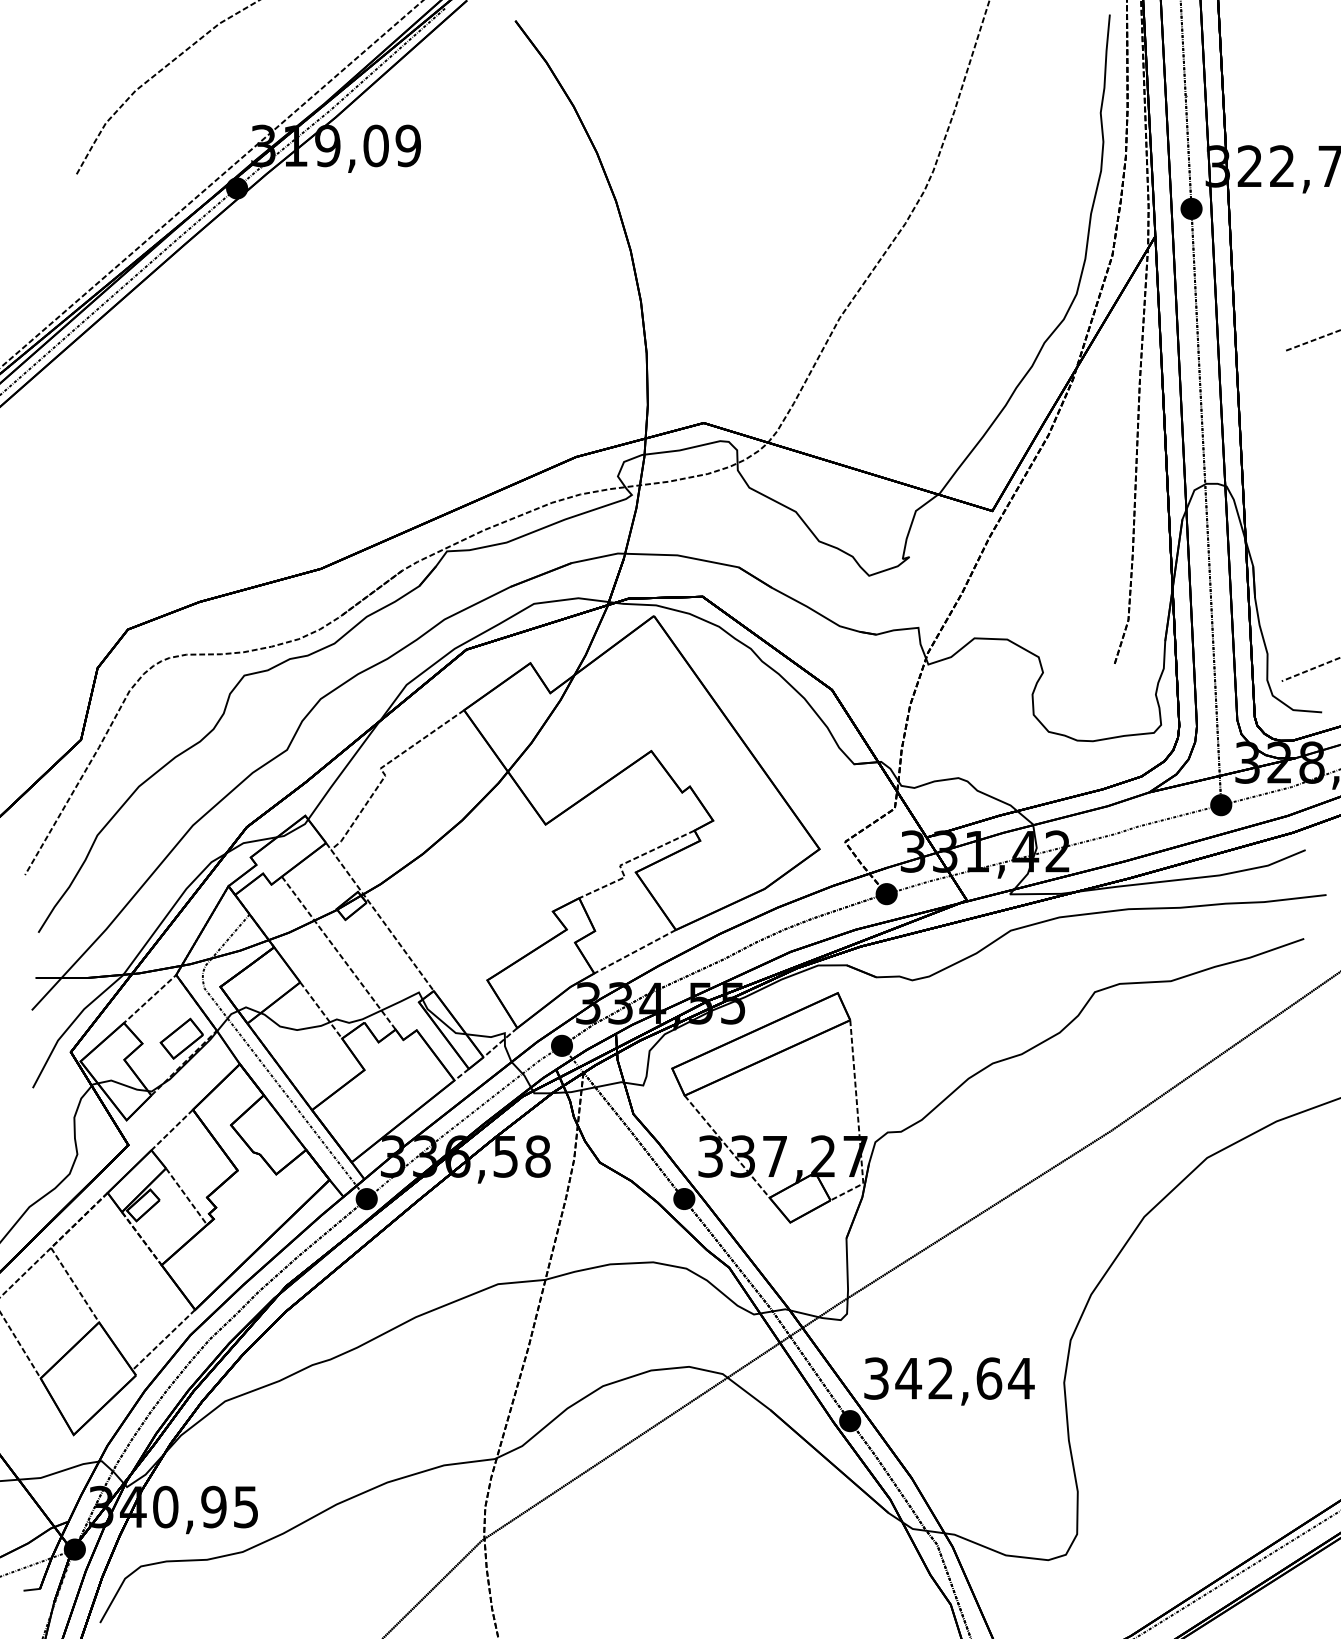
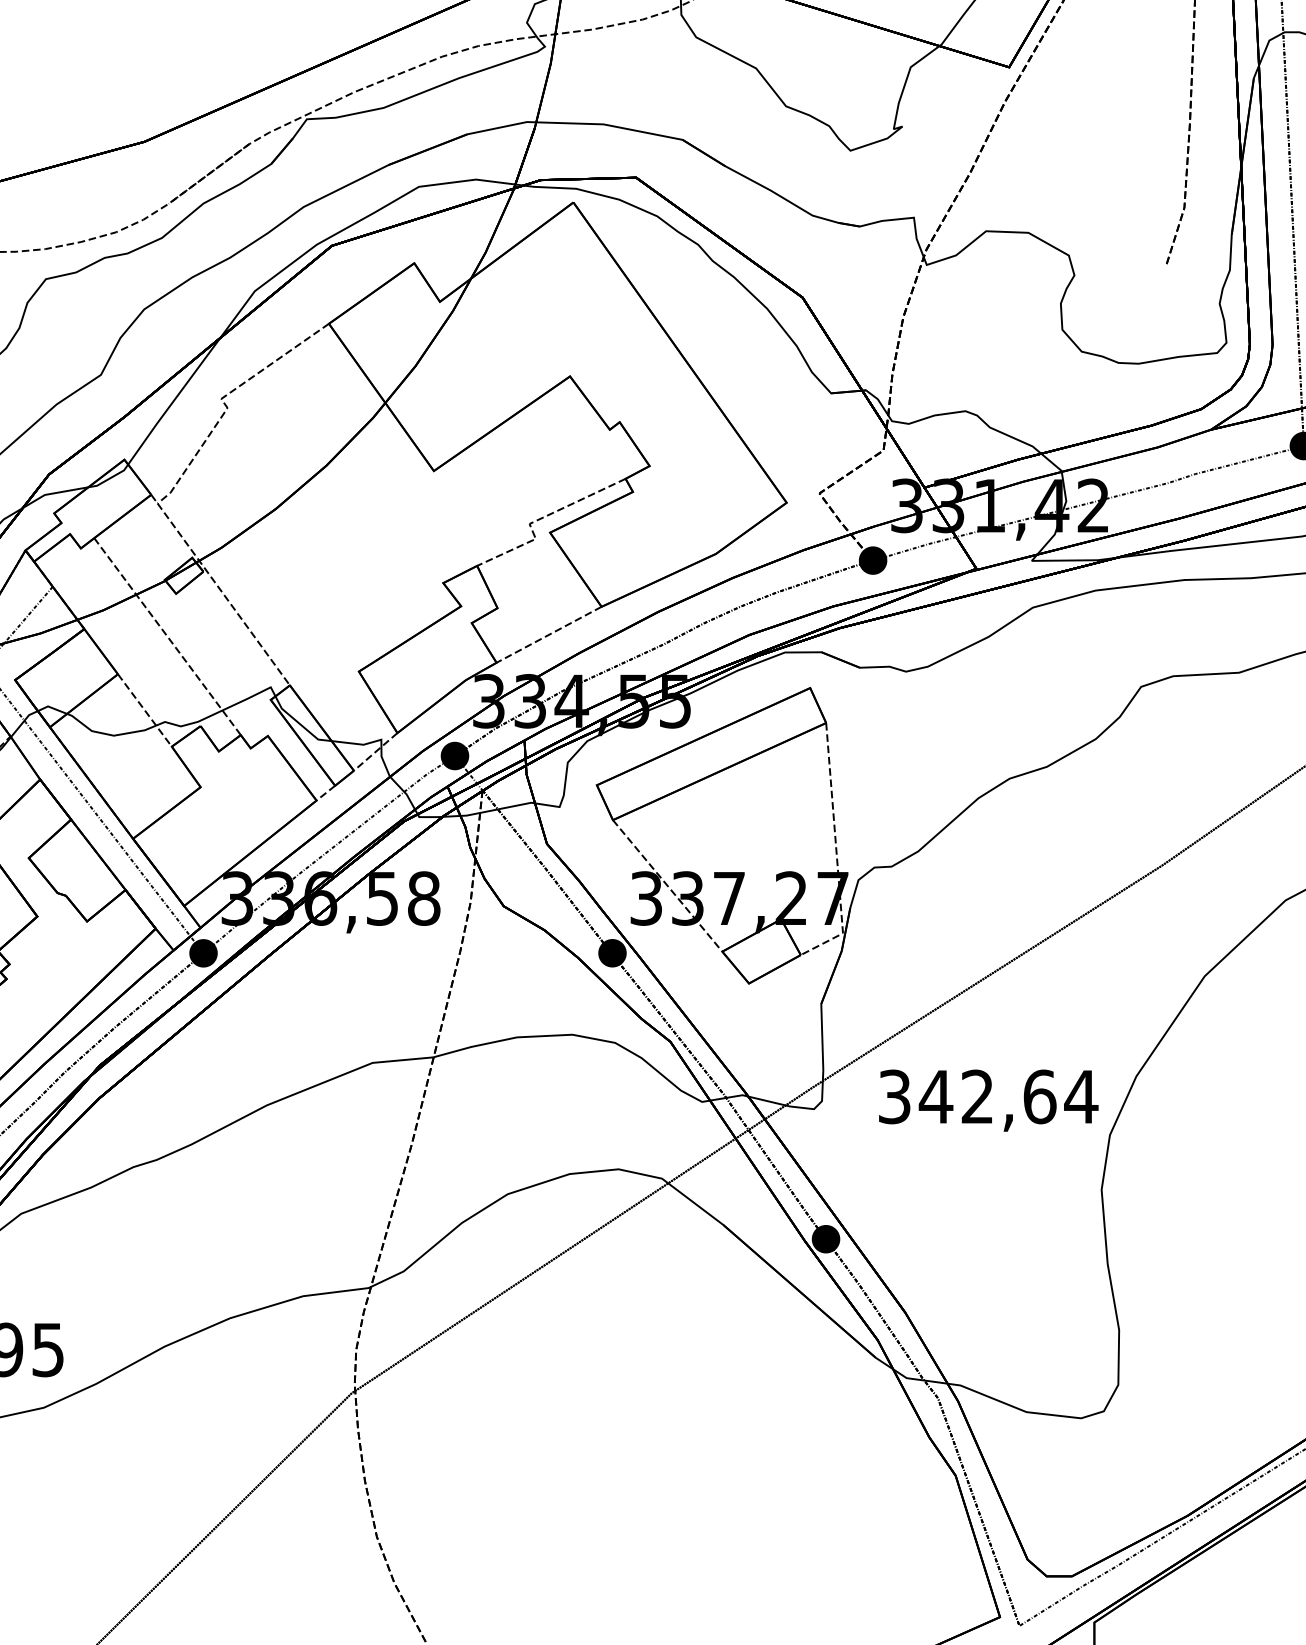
text: (949, 1381) -> (988, 1100), moved

